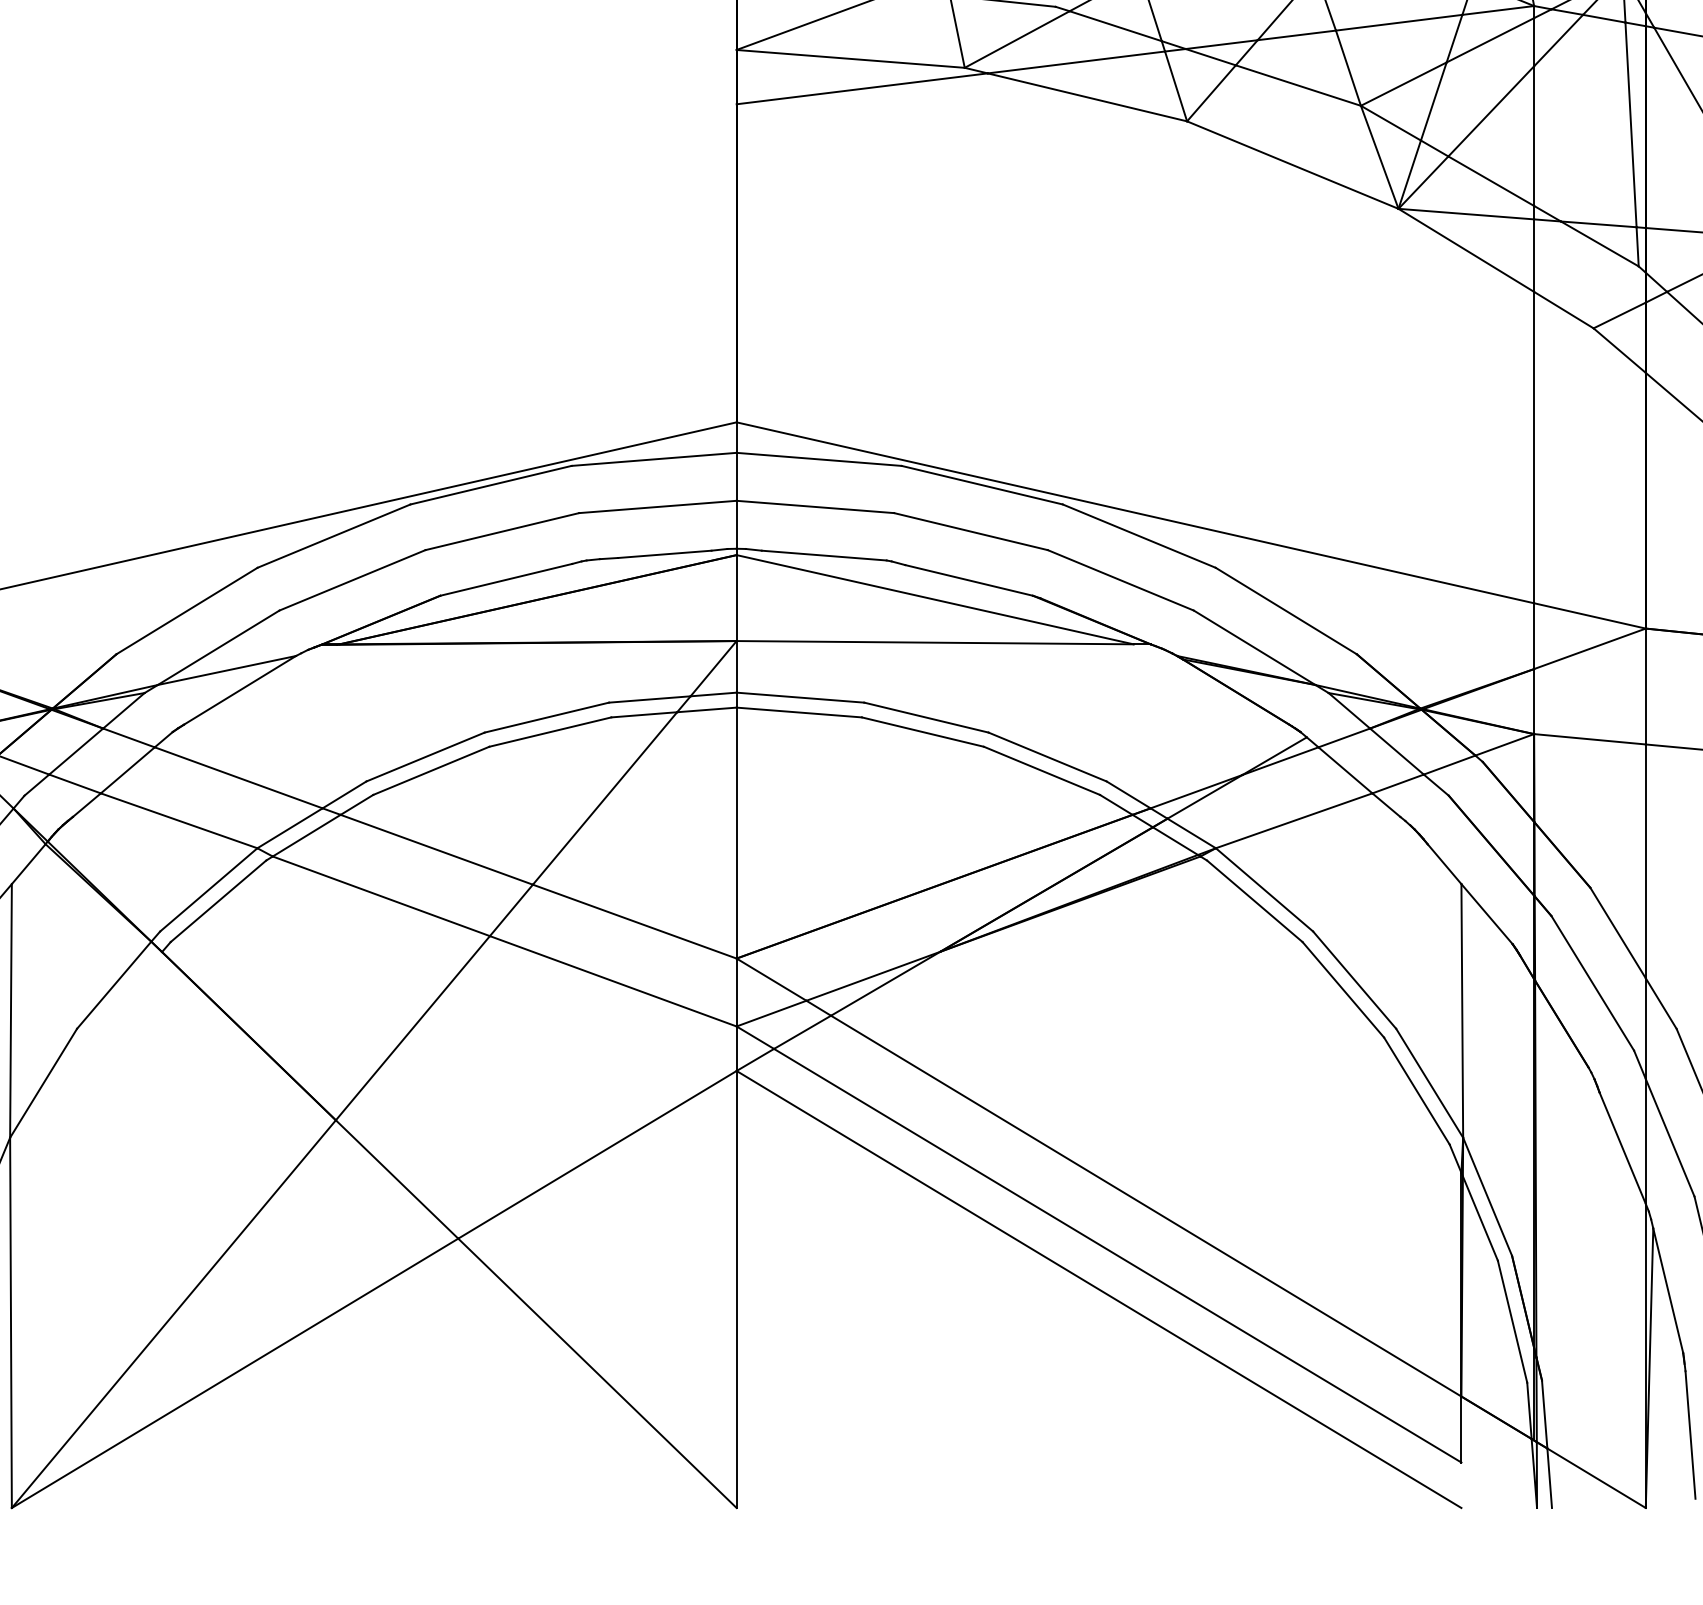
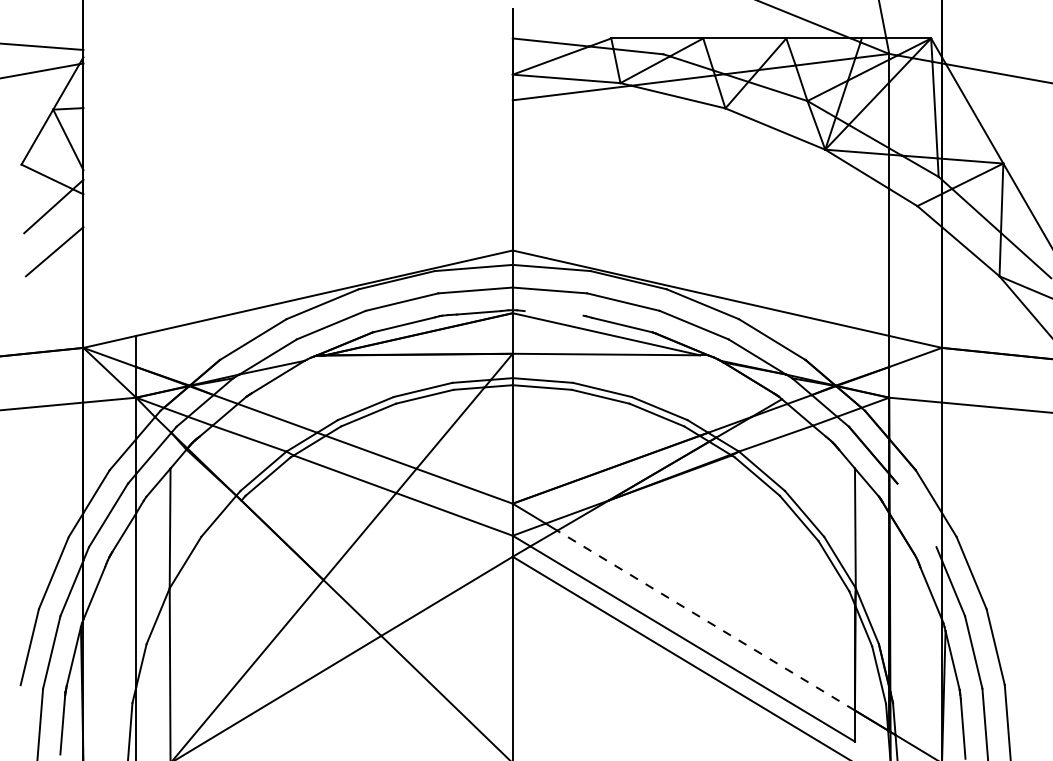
line: (822, 555) -> (553, 313), removed
line: (1591, 983) -> (916, 515), removed
line: (1146, 1205) -> (706, 620), solid -> dashed

